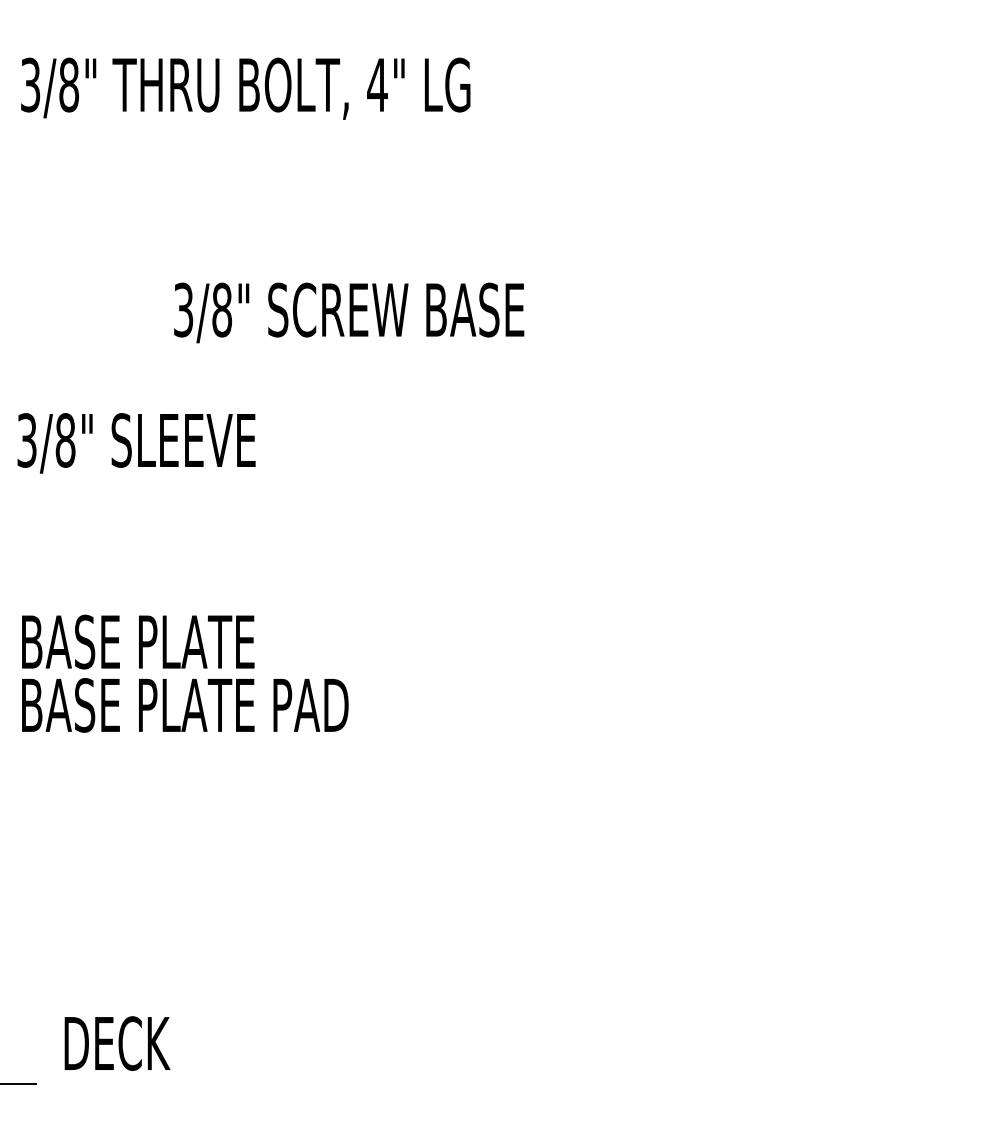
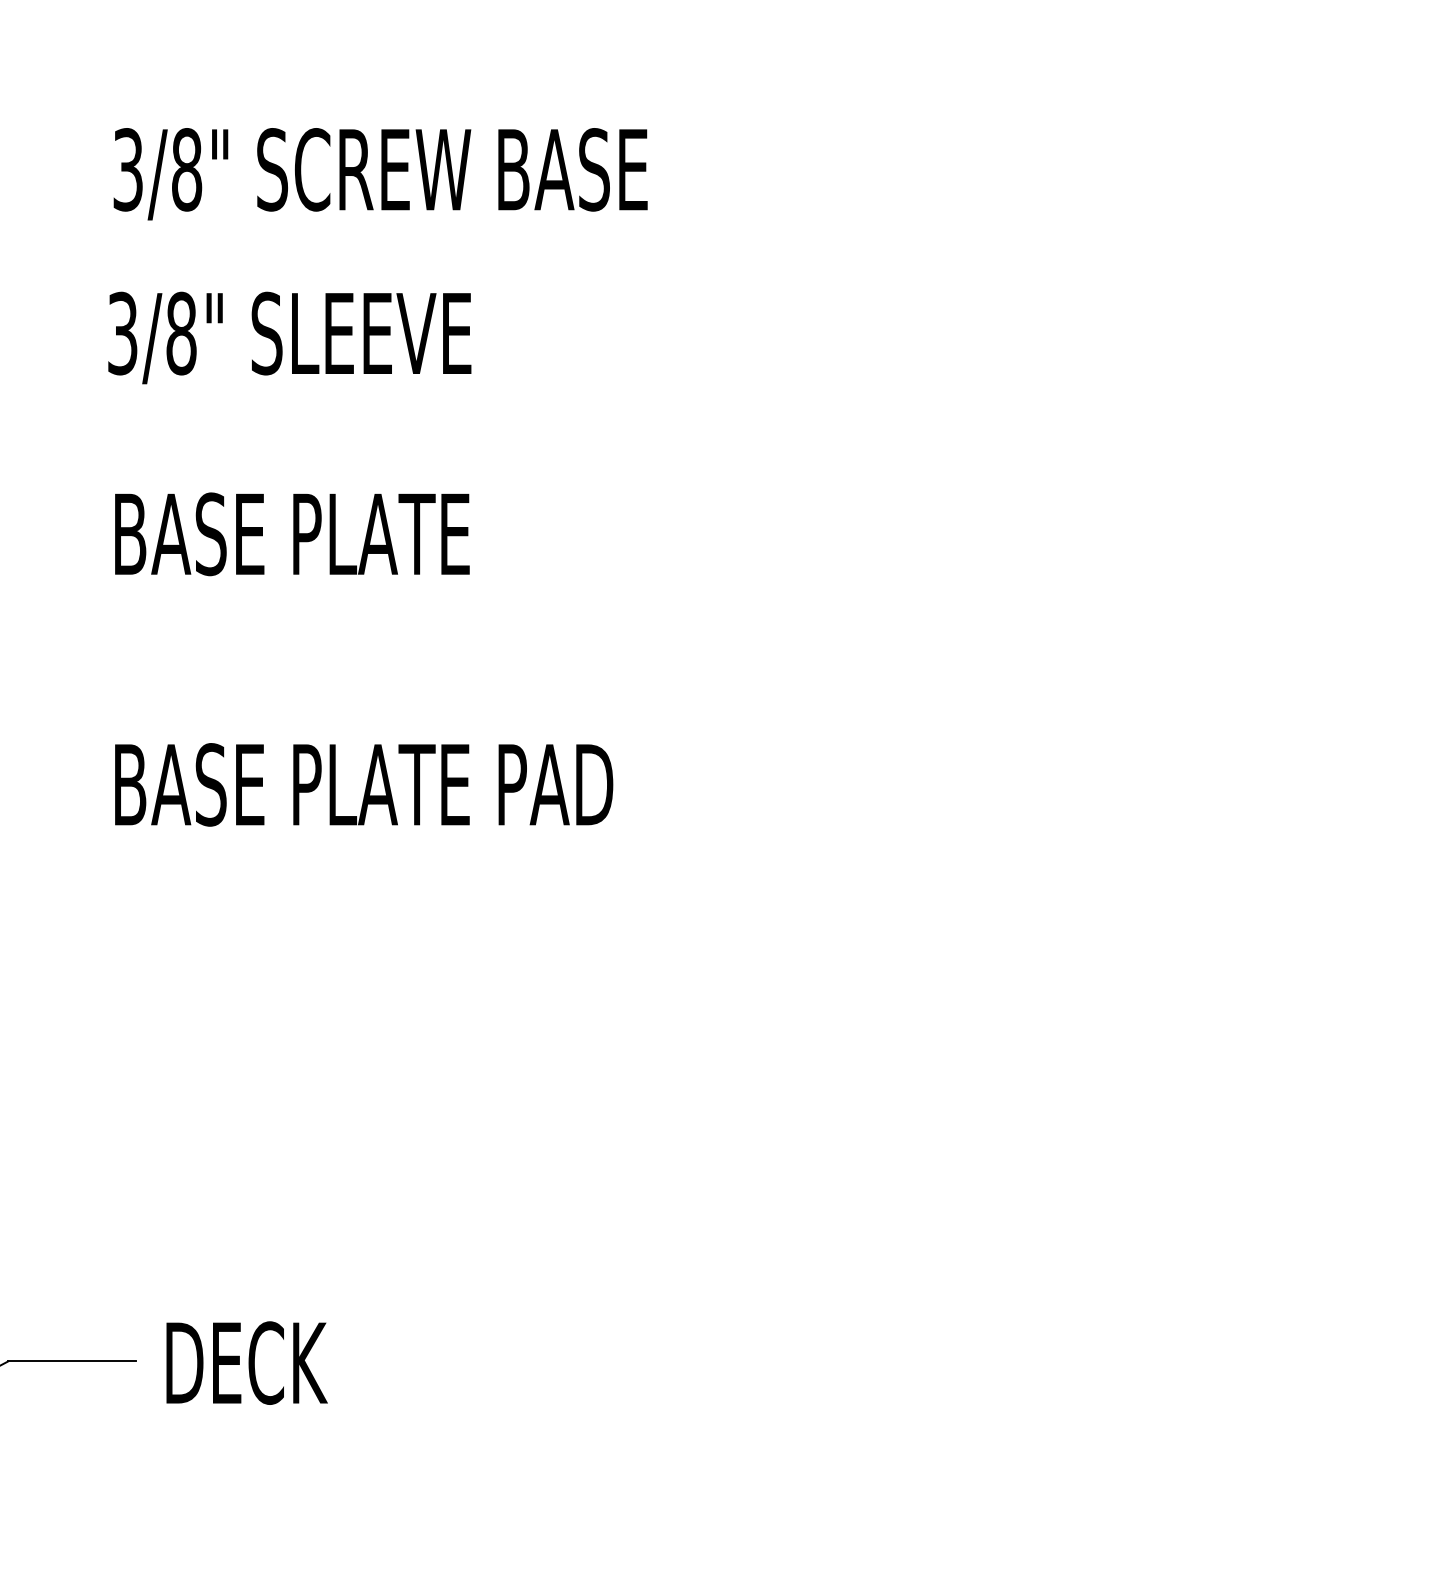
text: (349, 312) -> (381, 173), moved
text: (136, 443) -> (289, 338), moved
text: (138, 641) -> (292, 533), moved
text: (117, 1043) -> (246, 1362), moved

